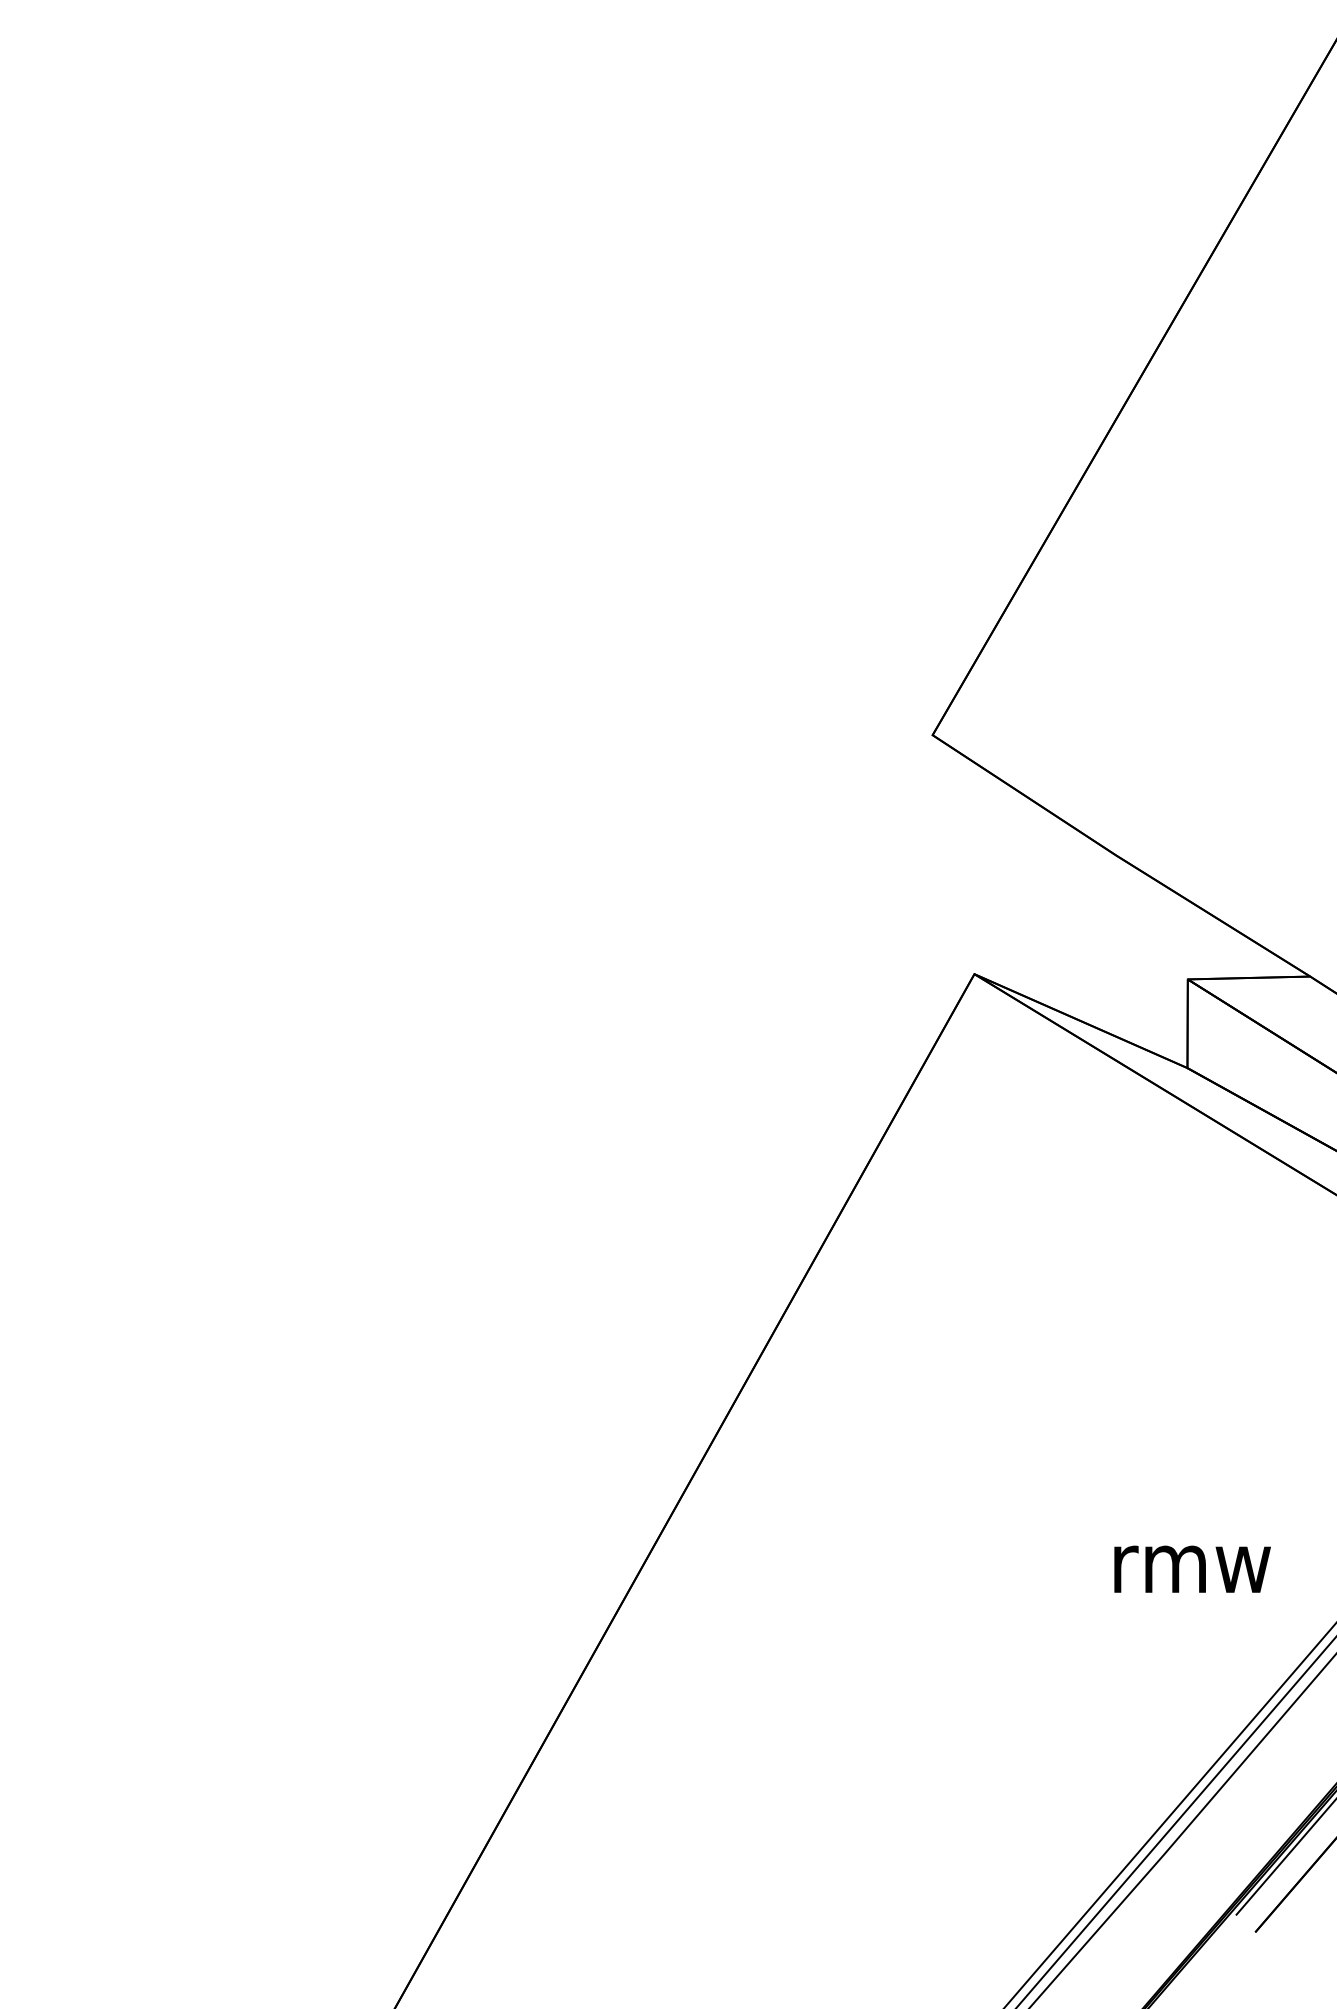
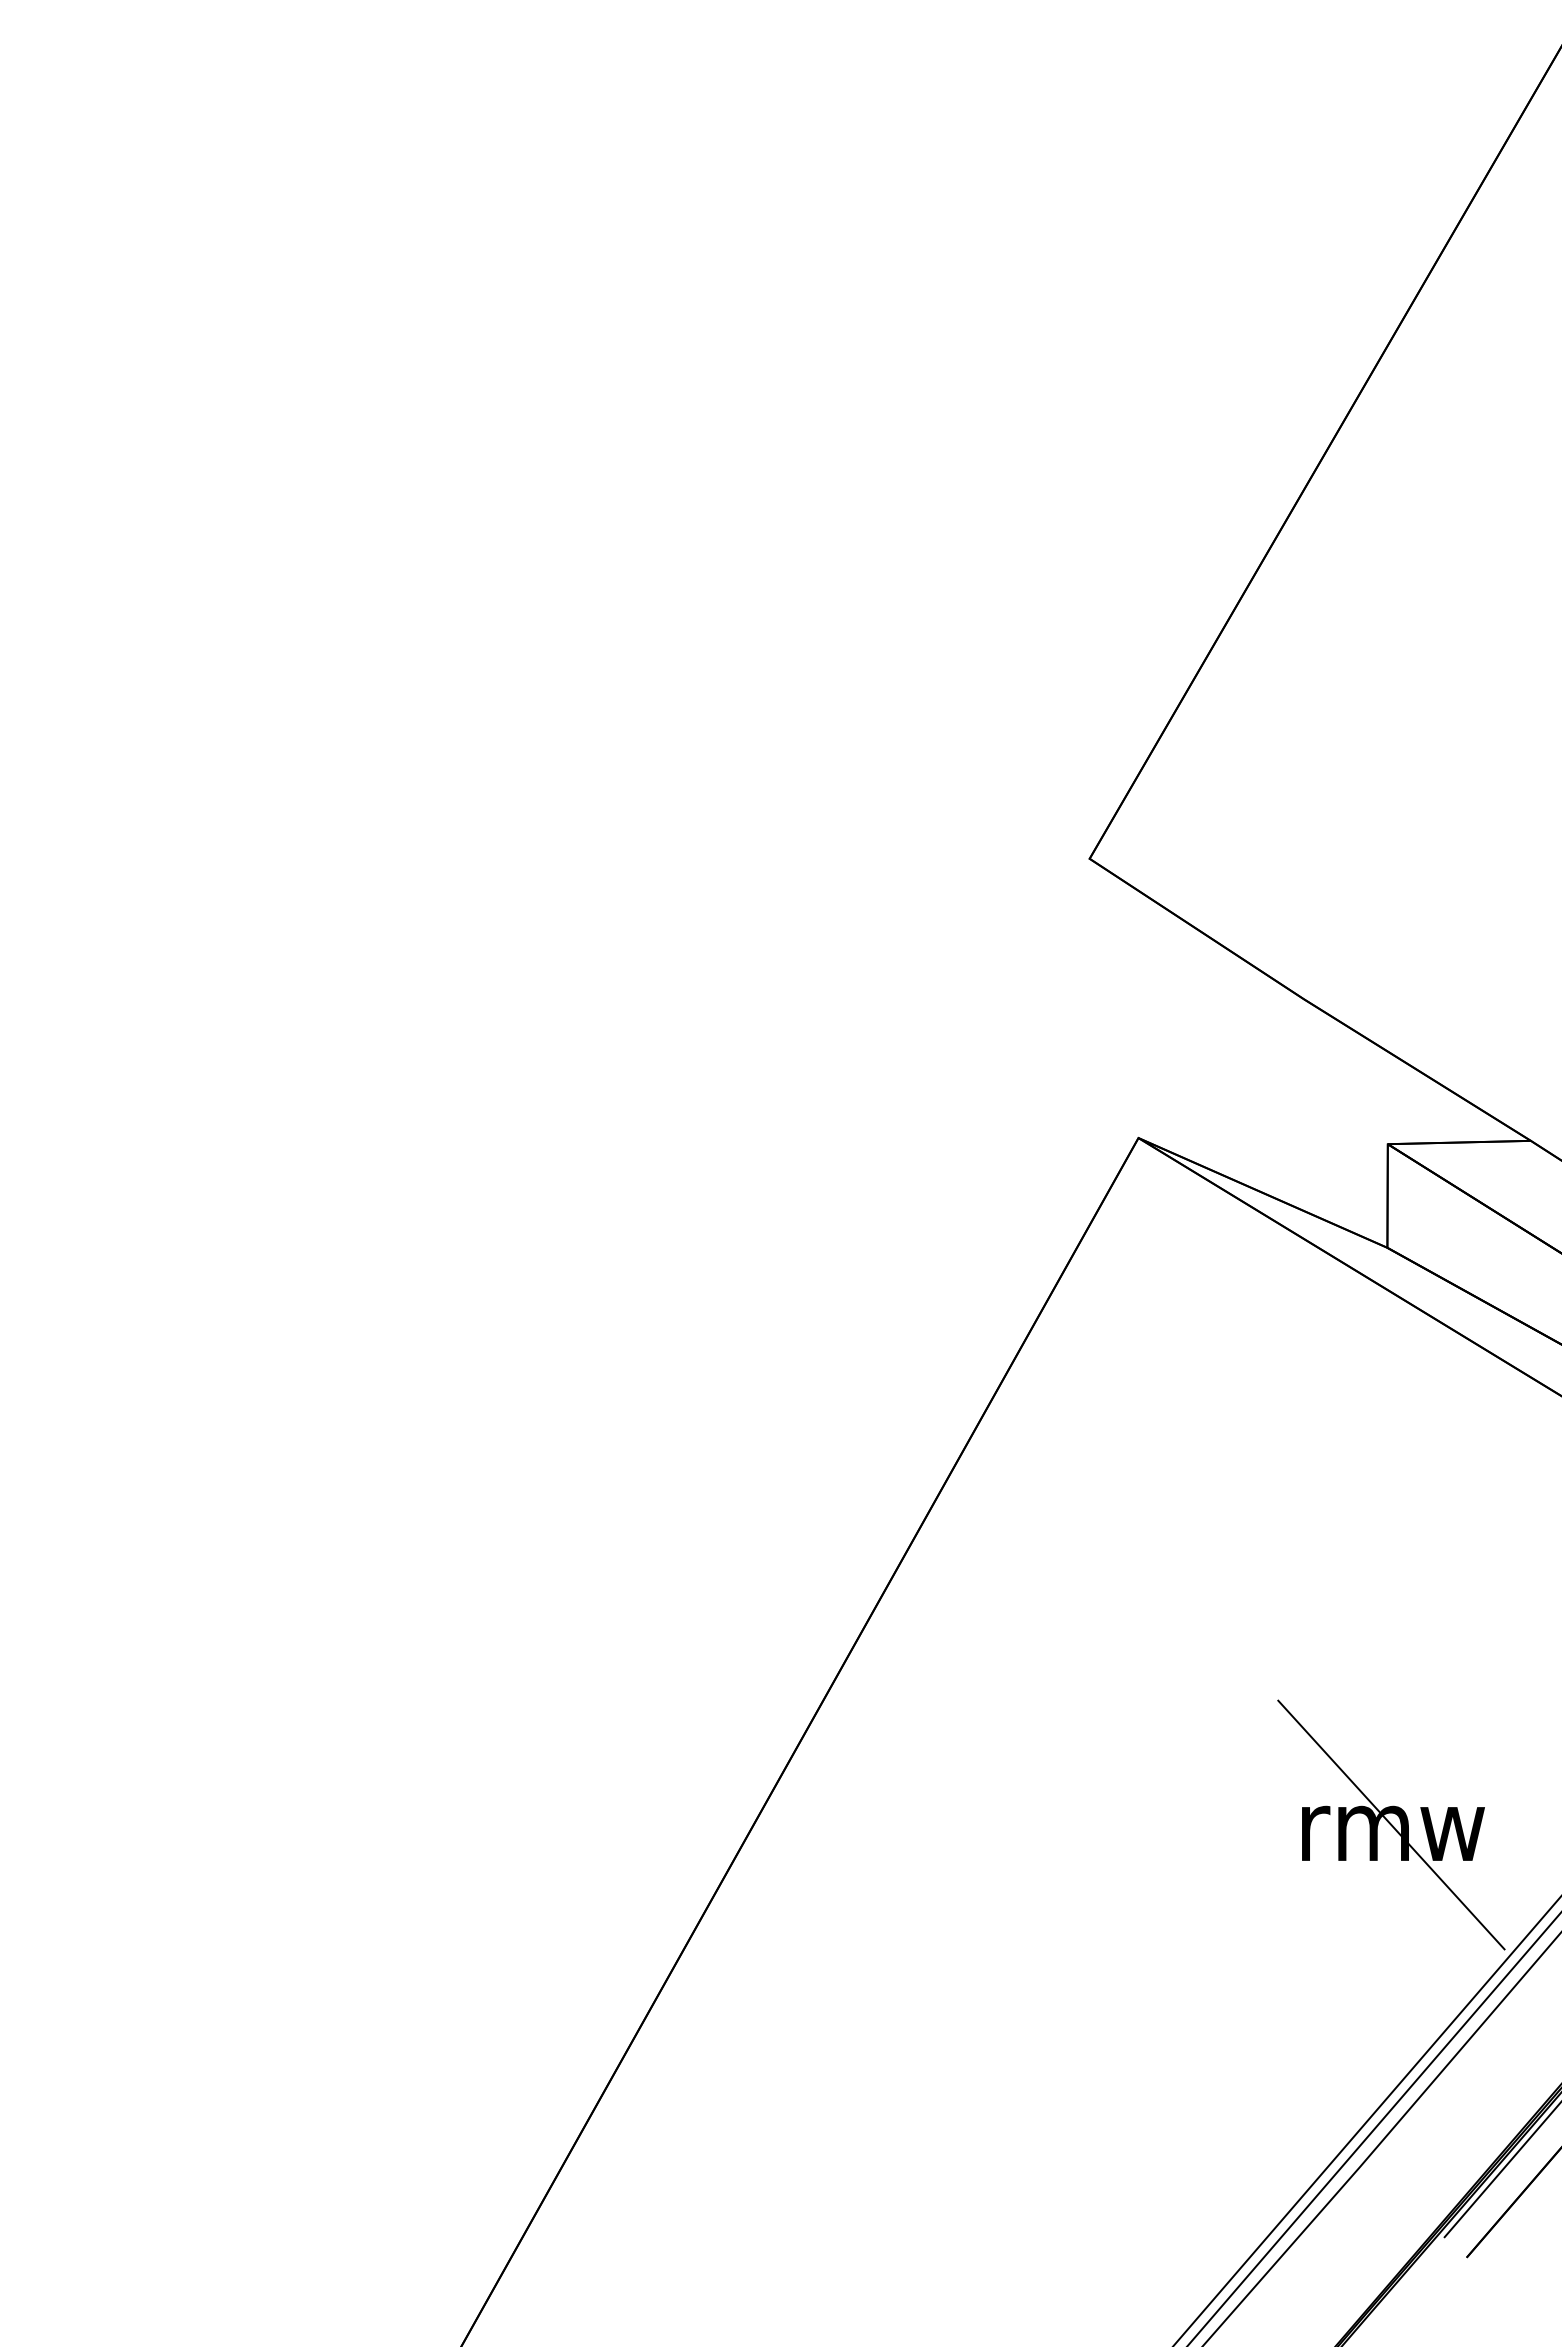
line: (1190, 1561) -> (1391, 1824), added

